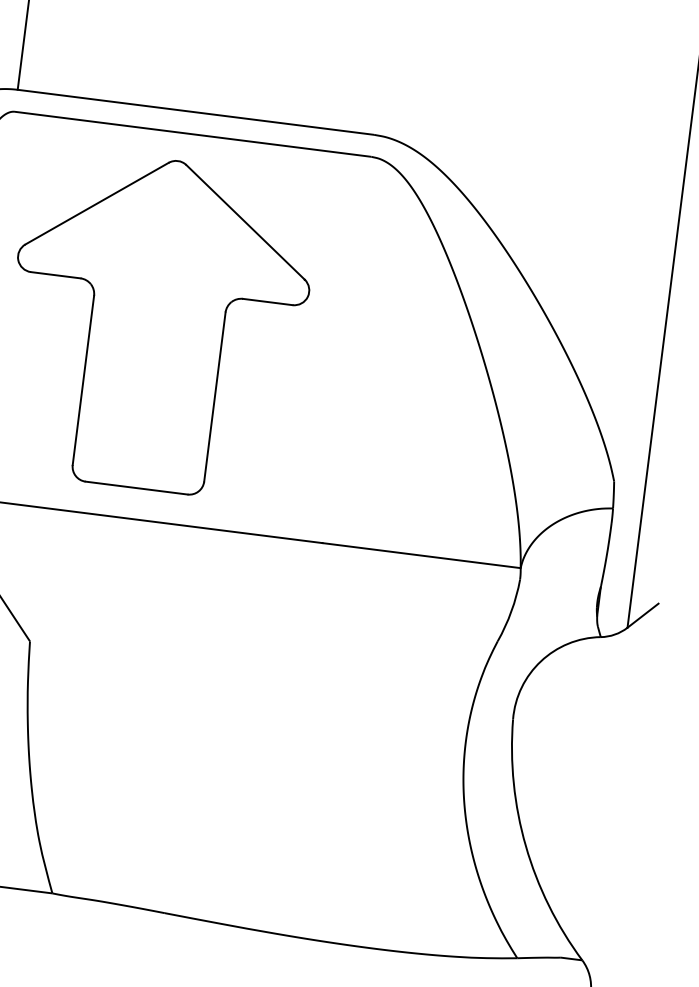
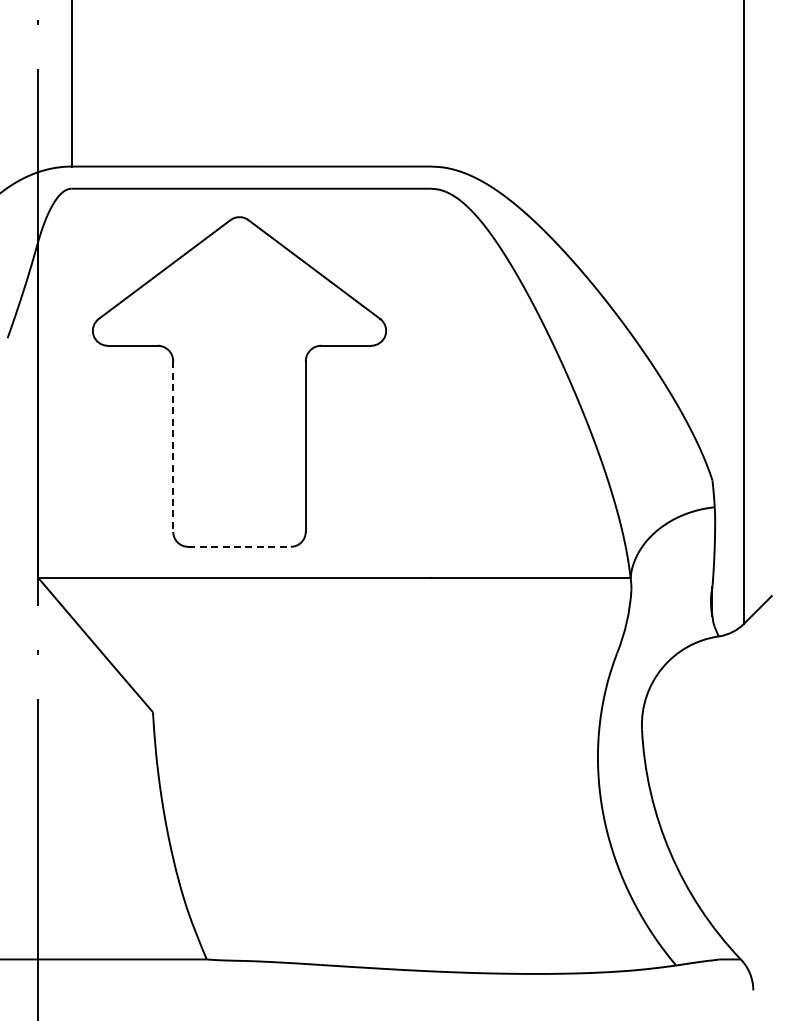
line: (83, 381) -> (173, 447), solid -> dashed
line: (137, 487) -> (240, 546), solid -> dashed

